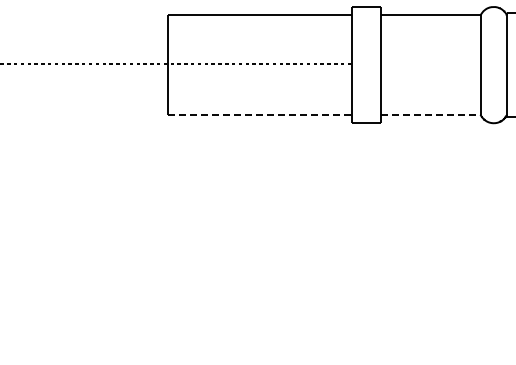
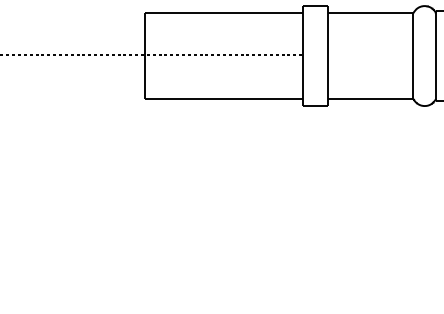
line: (259, 114) -> (223, 98), dashed -> solid
line: (430, 114) -> (370, 98), dashed -> solid

